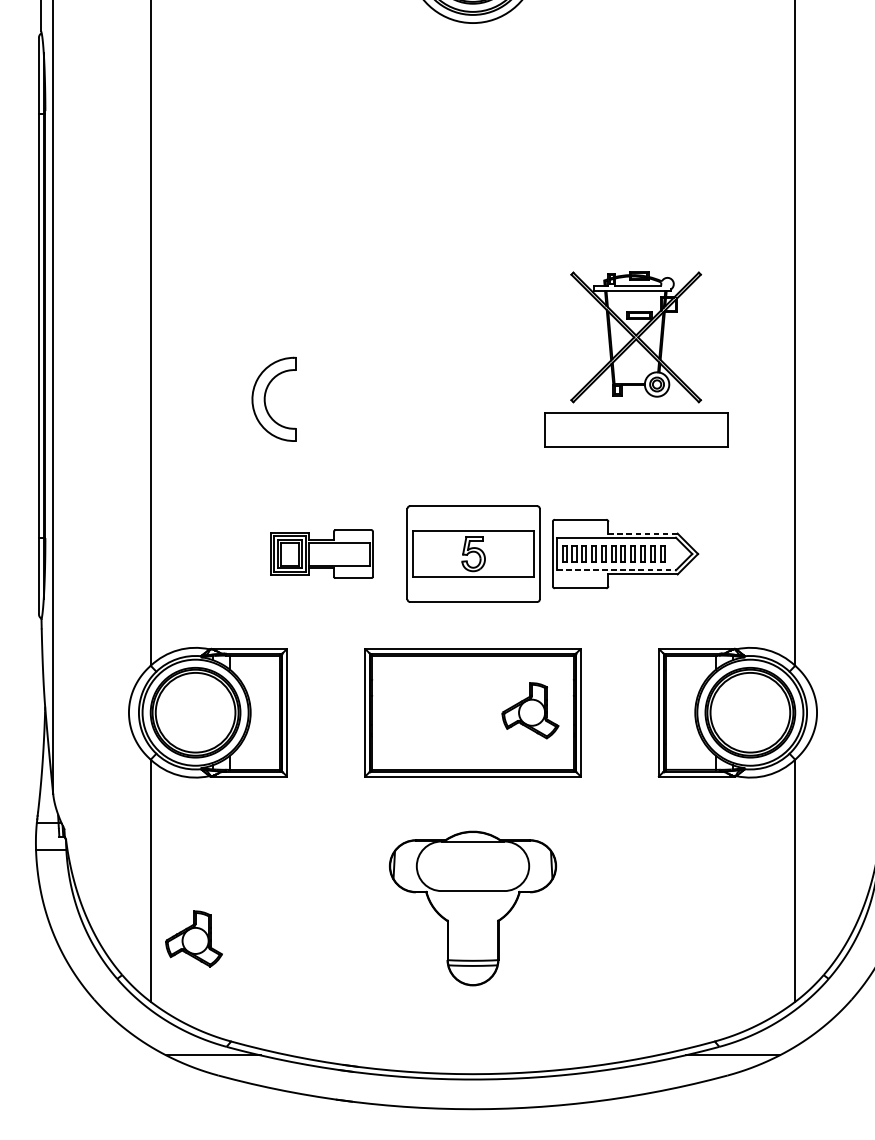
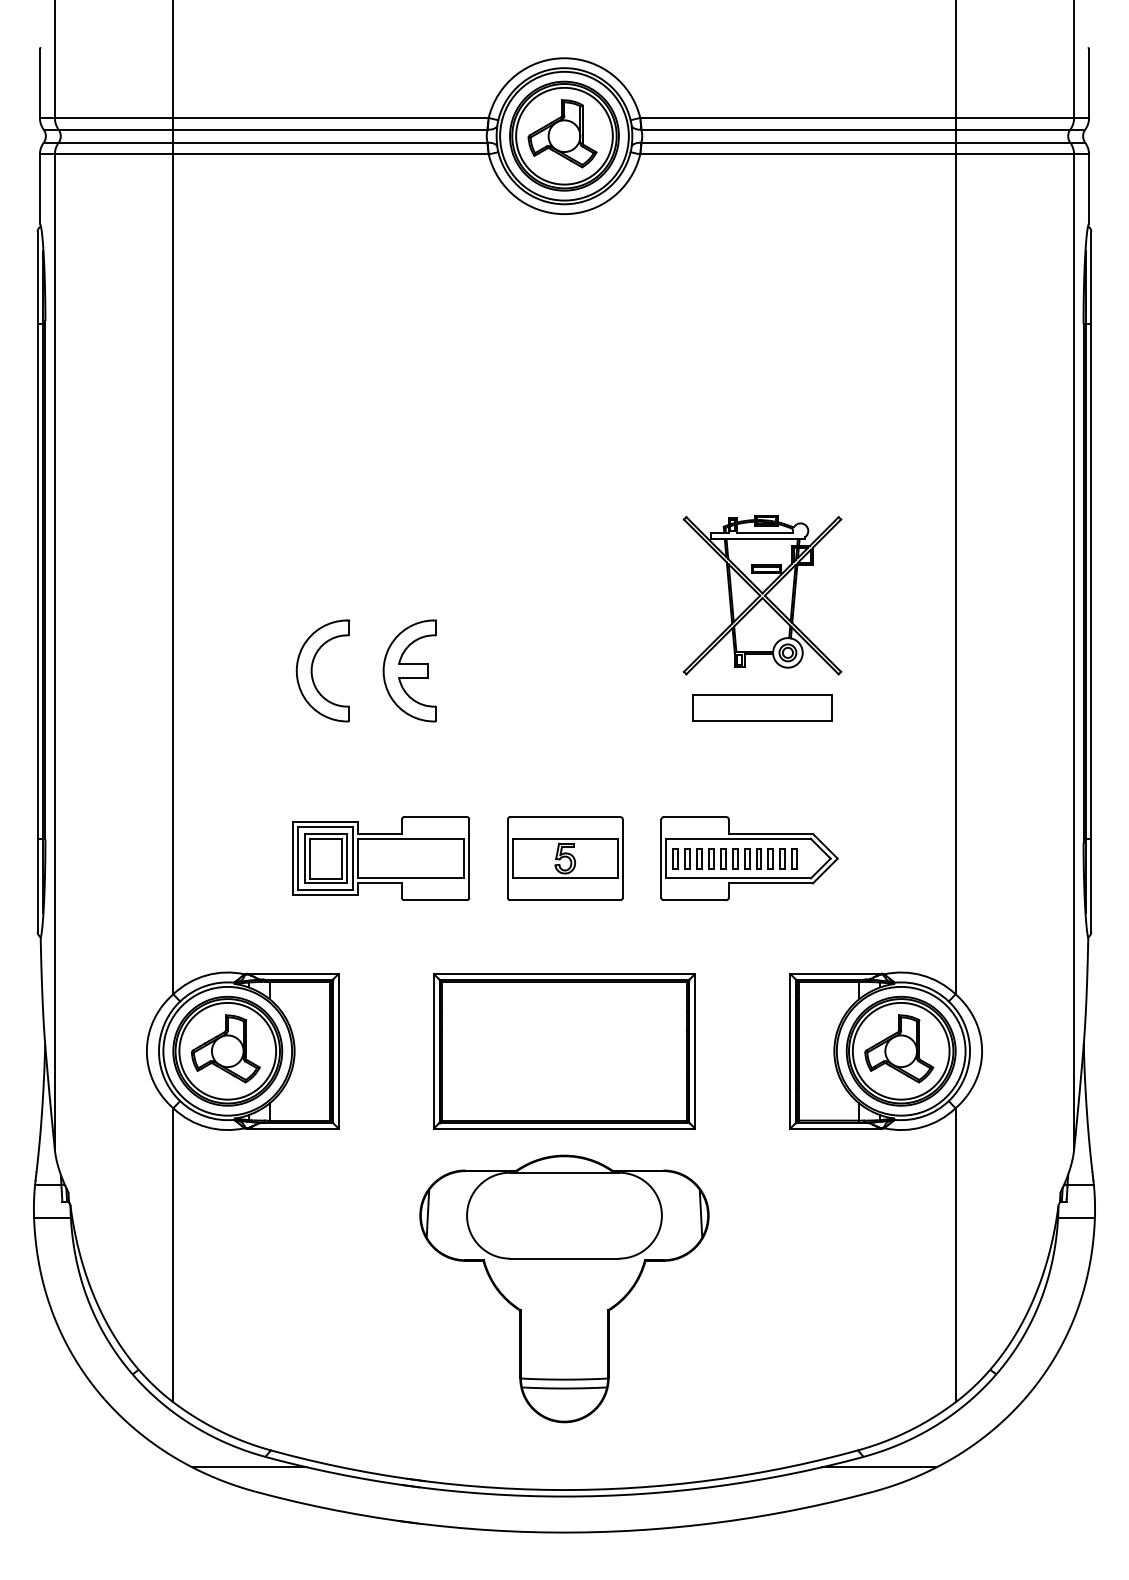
part: (345, 399) -> (409, 670), added
part: (636, 429) -> (762, 707), size x0.62
line: (643, 533) -> (771, 833), dashed -> solid
part: (322, 553) -> (381, 858), size x1.43
part: (473, 553) -> (565, 858), size x0.71
line: (617, 570) -> (739, 878), dashed -> solid
part: (530, 710) -> (899, 1048), moved
part: (473, 908) -> (564, 1288), size x1.43
part: (193, 938) -> (225, 1048), moved

